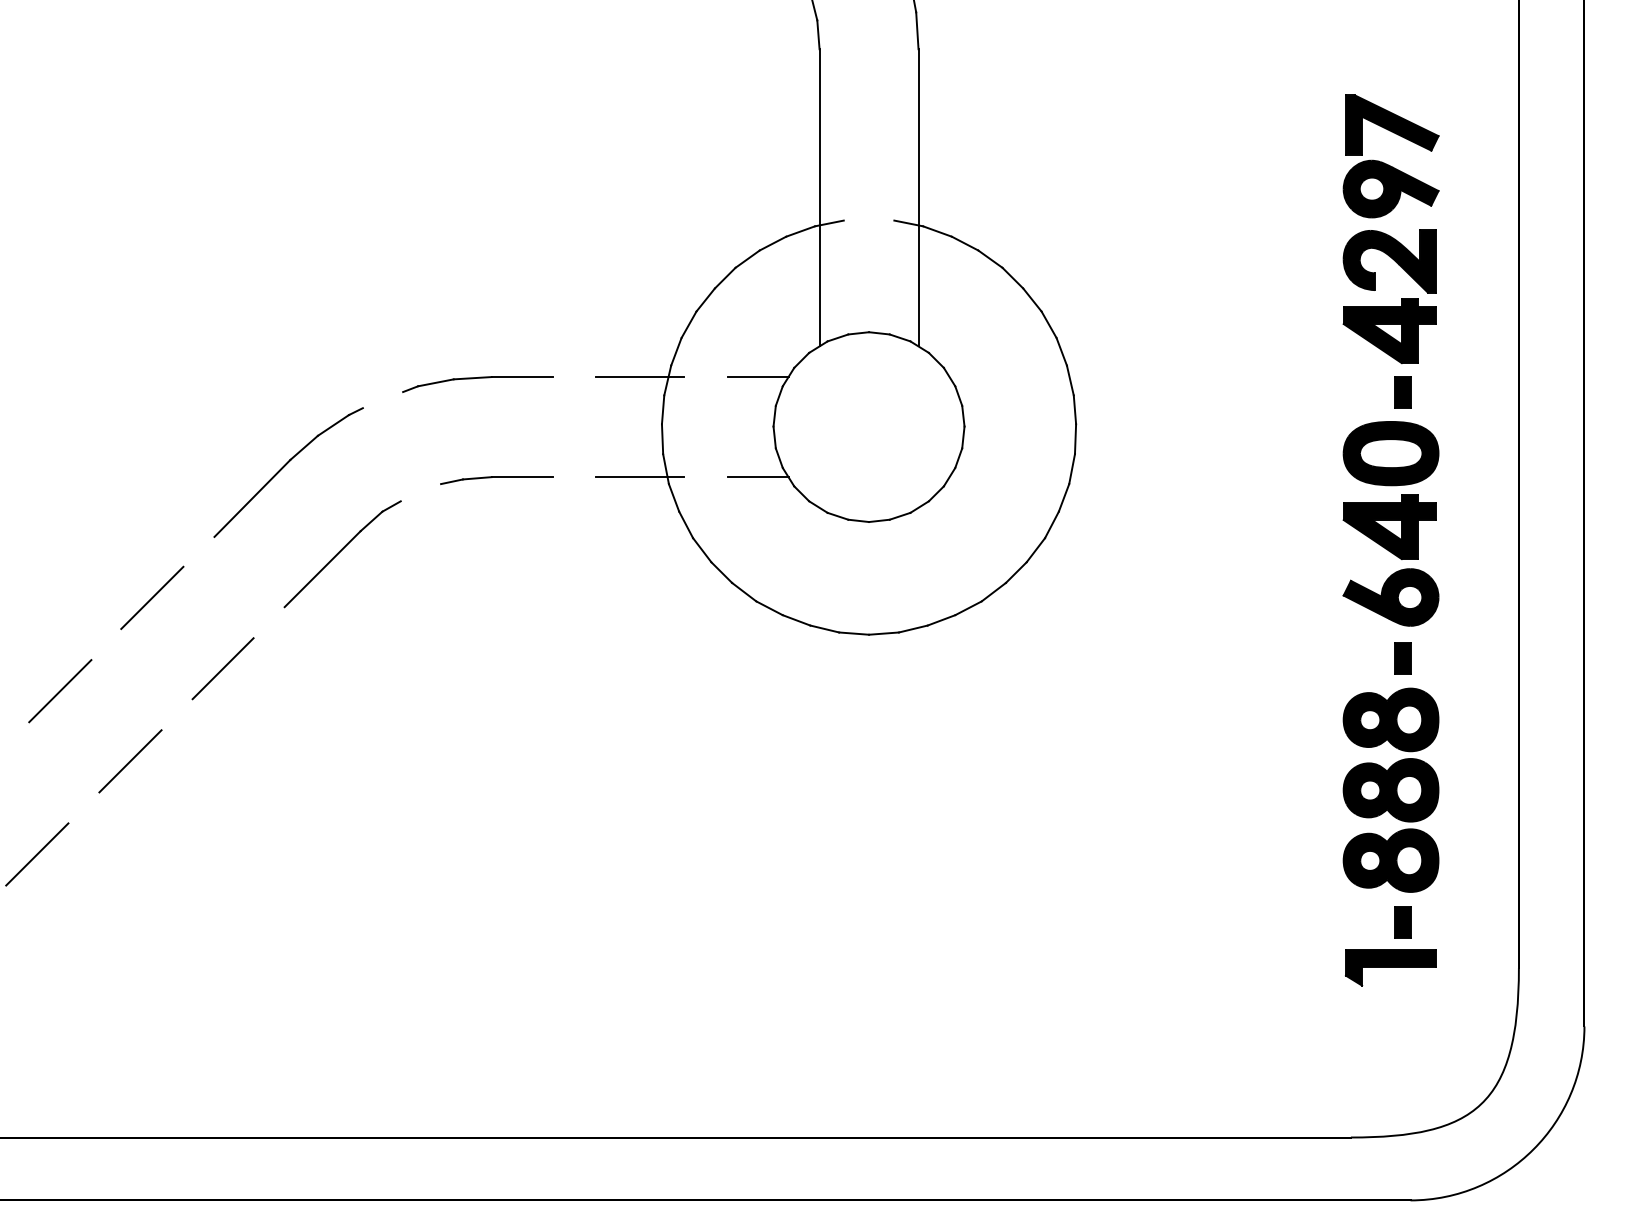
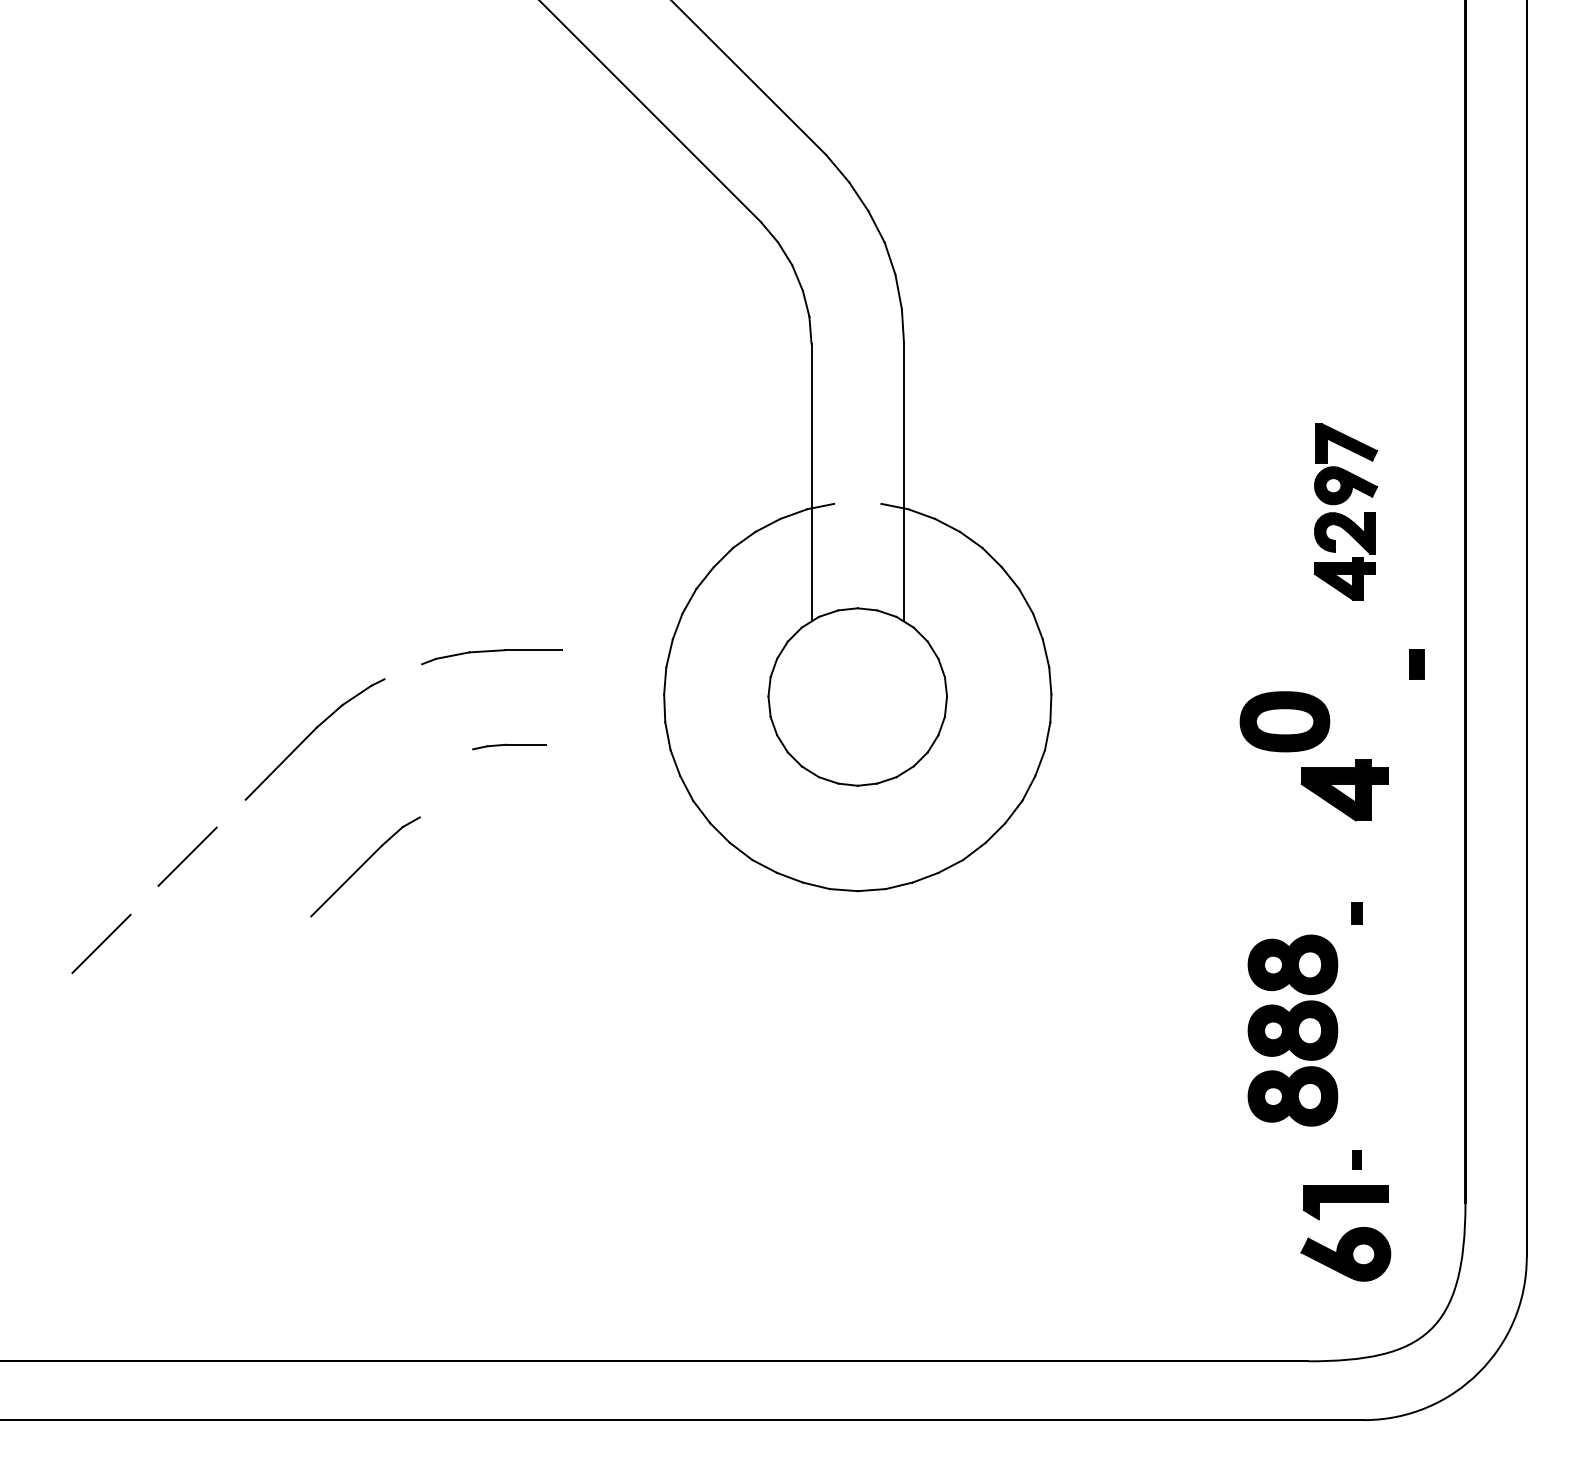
part: (1390, 228) -> (1345, 511), size x0.7
line: (639, 377) -> (643, 650), removed
line: (757, 377) -> (753, 650), removed
part: (1402, 392) -> (1416, 664), moved
part: (1390, 453) -> (1284, 721), moved
line: (639, 476) -> (643, 743), removed
line: (757, 476) -> (753, 743), removed
part: (496, 480) -> (509, 746), size x0.7
part: (342, 553) -> (365, 866), moved
part: (1390, 597) -> (1345, 1254), moved
part: (1402, 658) -> (1356, 913), size x0.7
line: (222, 668) -> (253, 922), removed
line: (130, 761) -> (167, 1009), removed
part: (1390, 790) -> (1292, 1030), moved
line: (36, 854) -> (79, 1096), removed
part: (1402, 921) -> (1356, 1159), size x0.6

